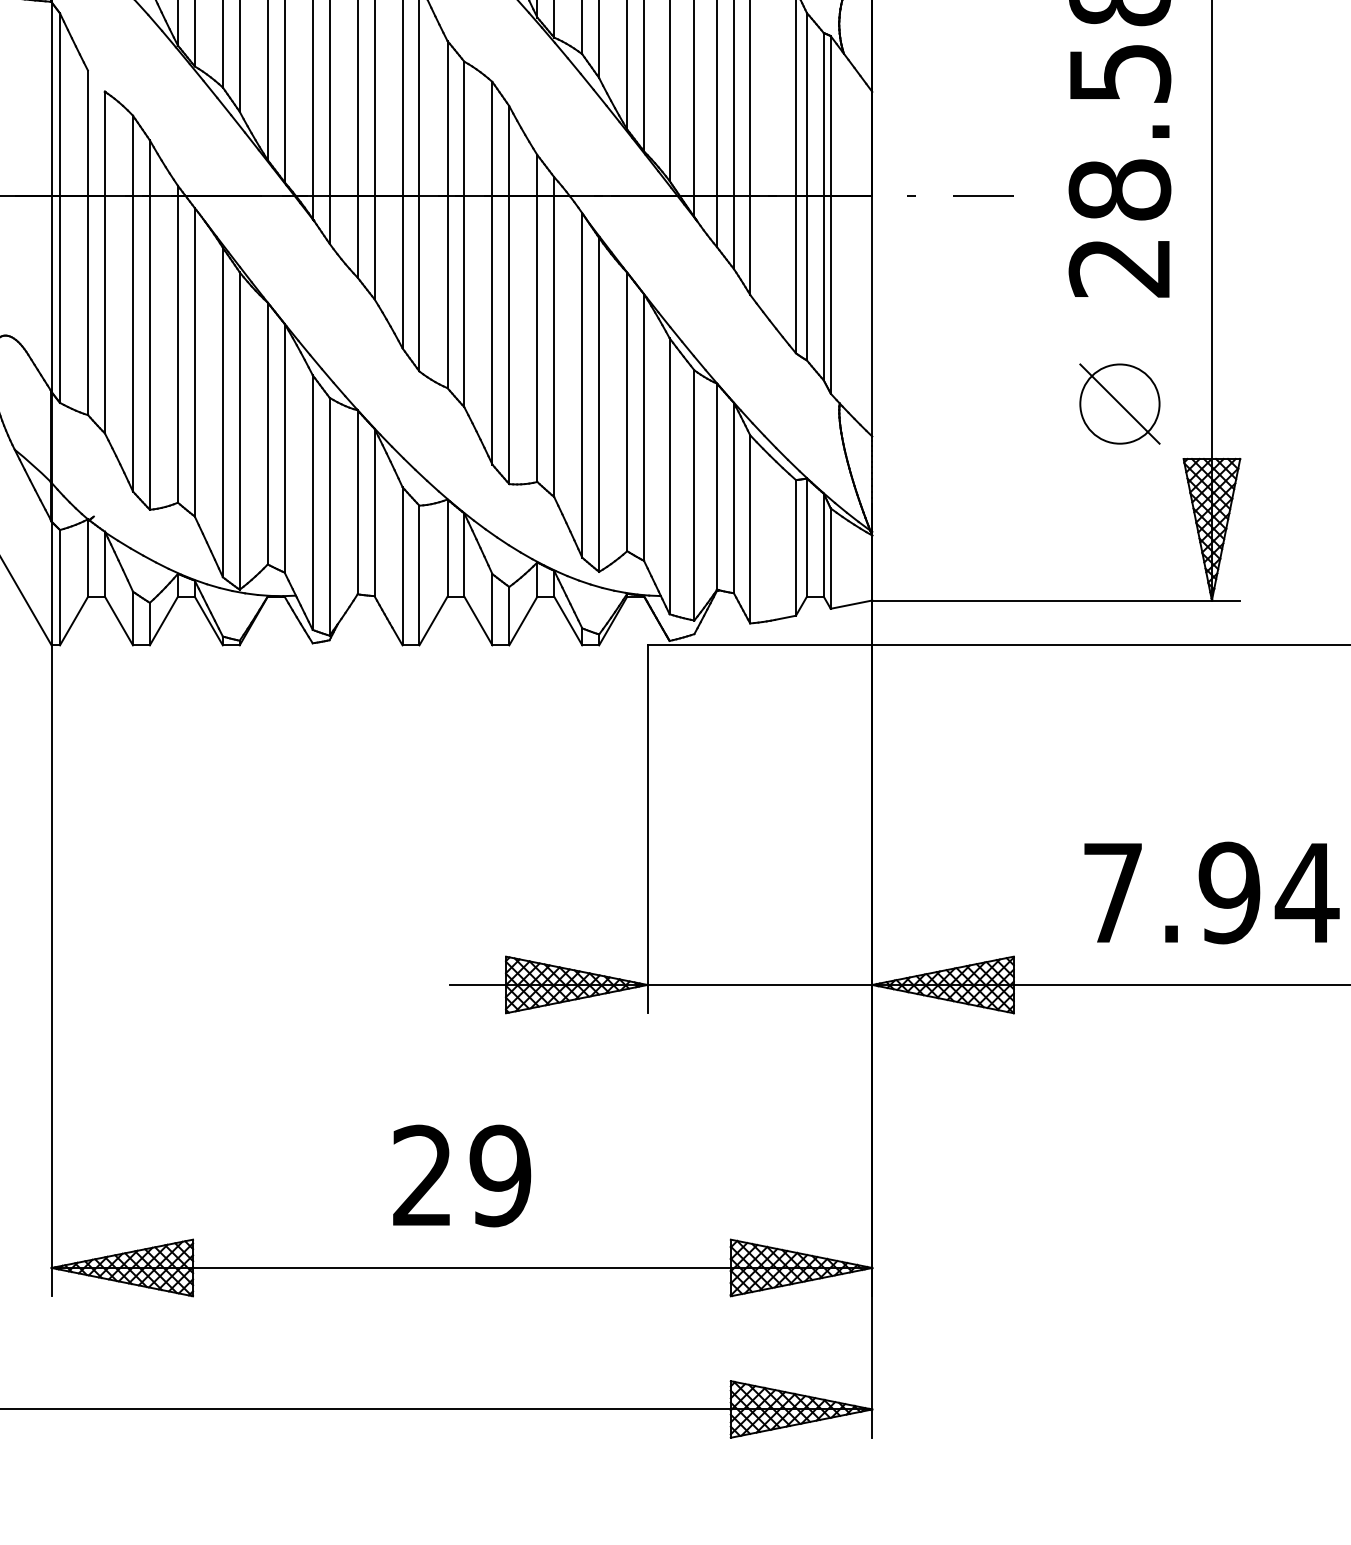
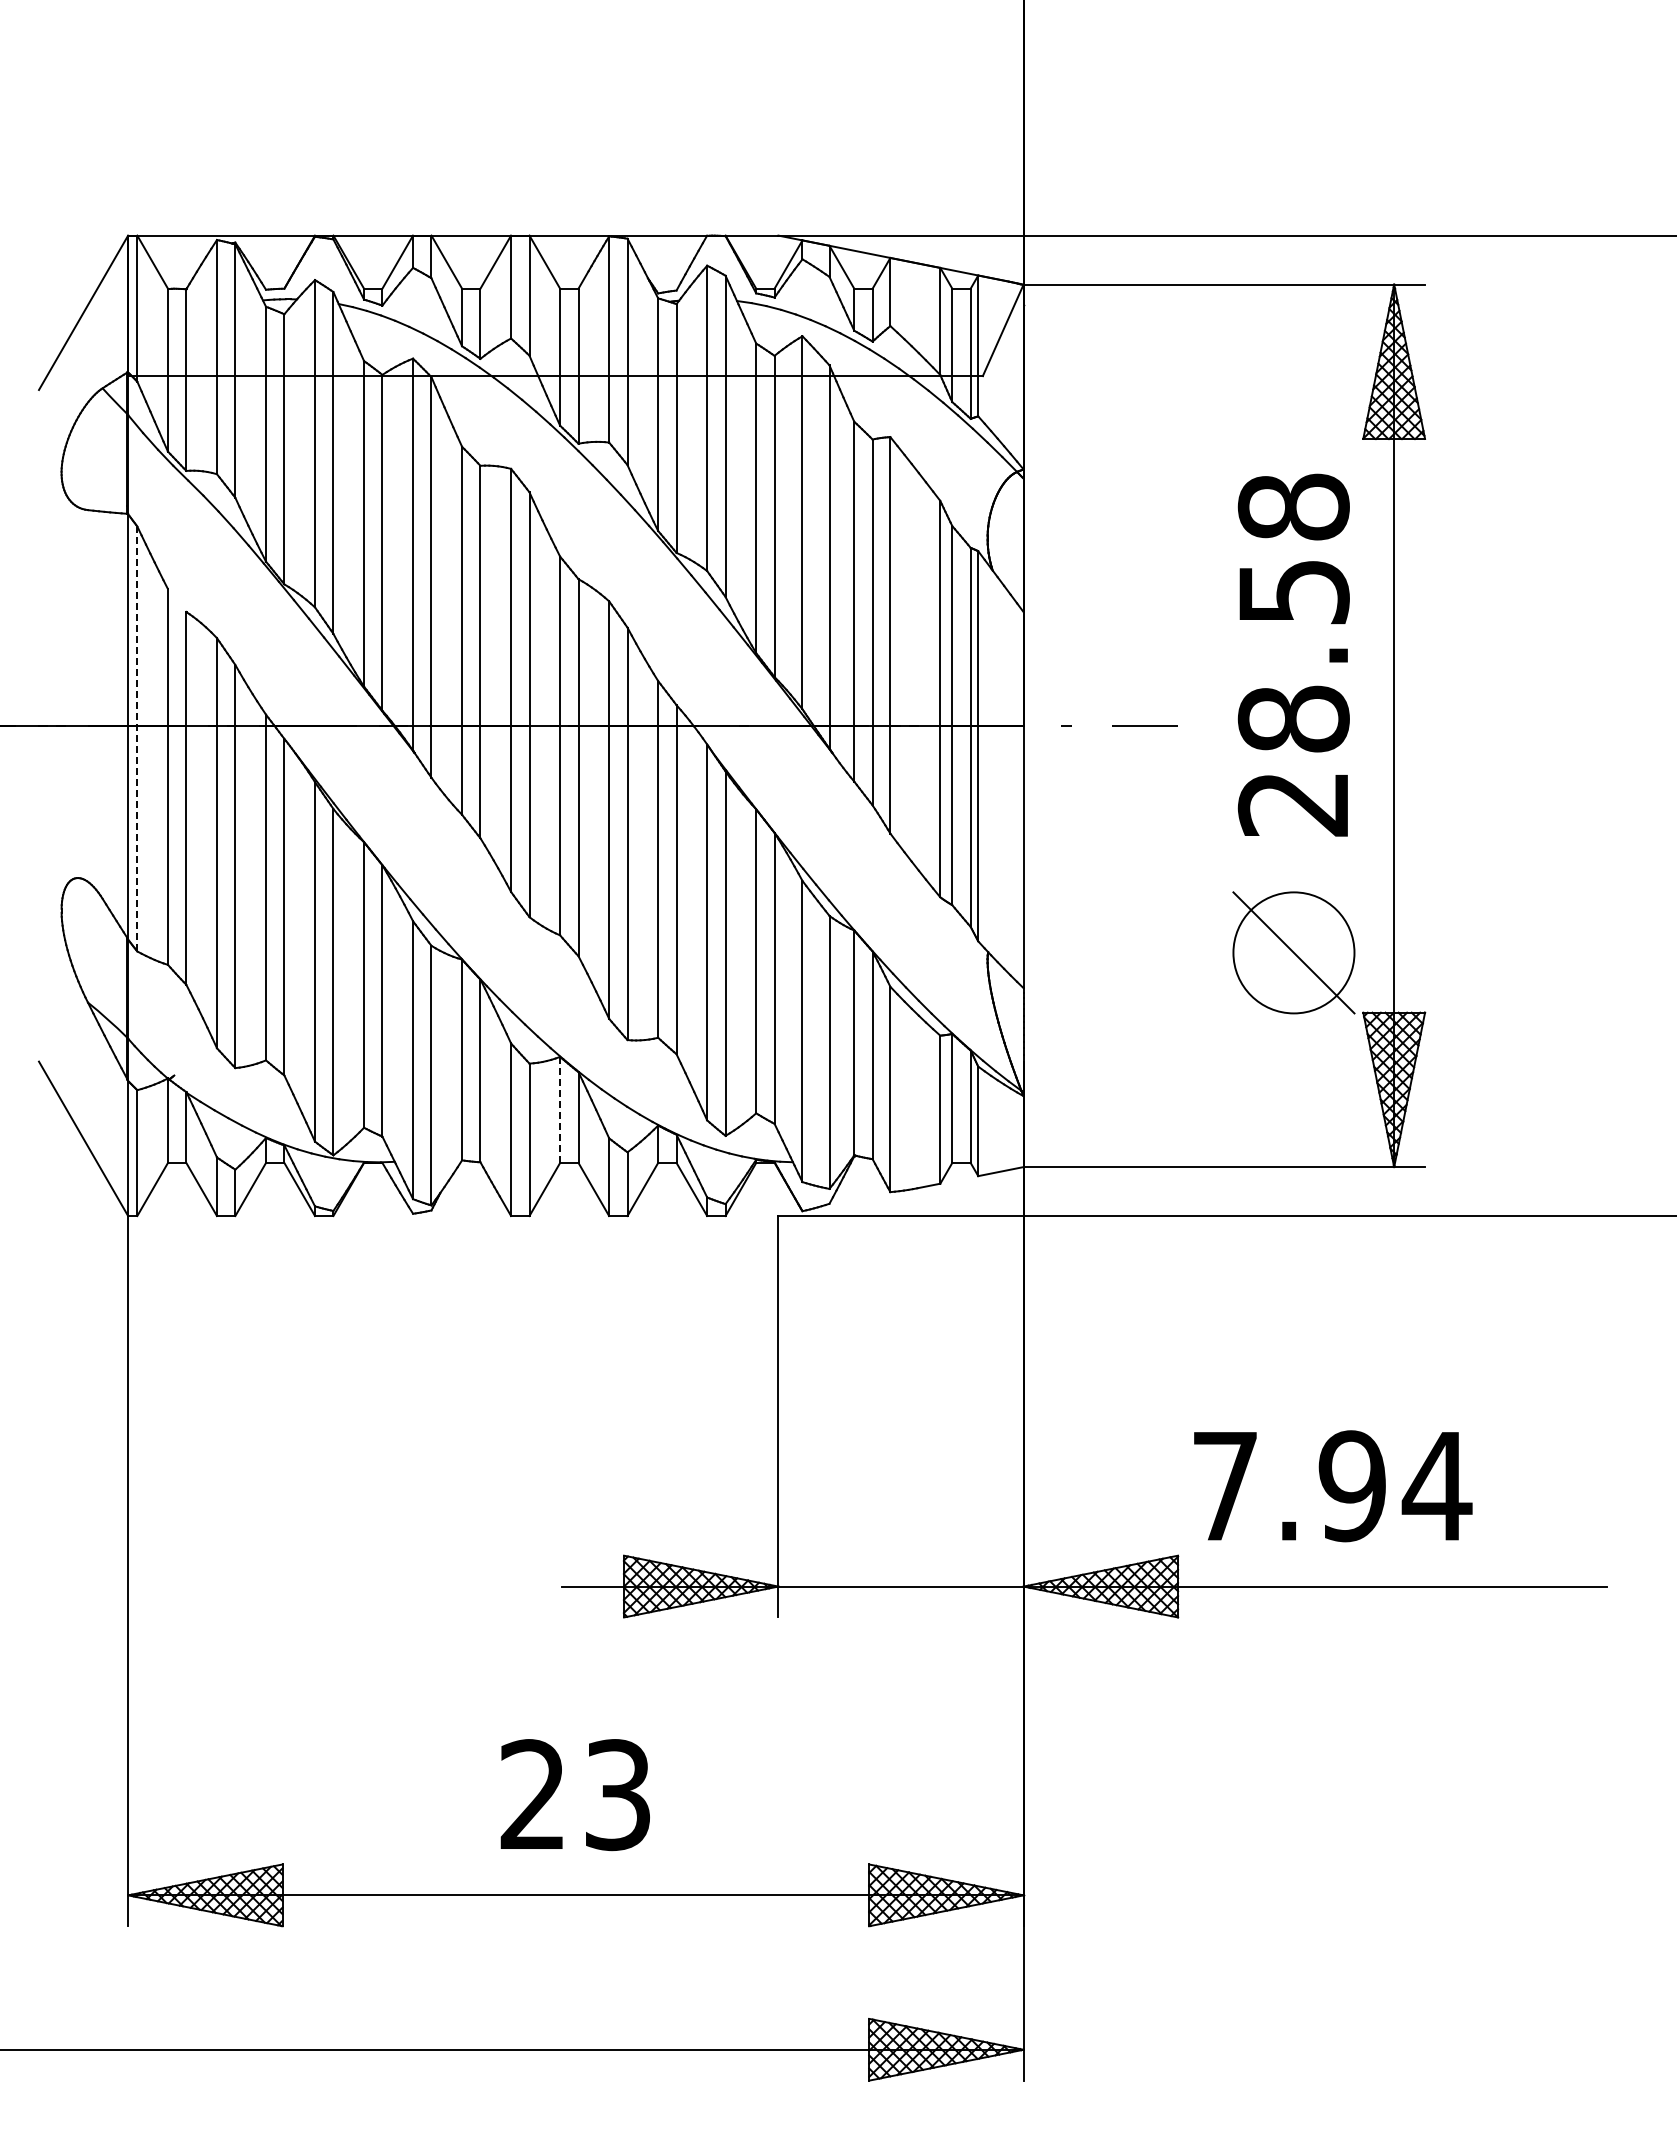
line: (60, 207) -> (137, 738), solid -> dashed
part: (1119, 403) -> (1293, 952), size x1.4
line: (447, 547) -> (560, 1109), solid -> dashed
text: (1212, 893) -> (1333, 1486), moved
text: (500, 1175) -> (617, 1794), 29 -> 23

